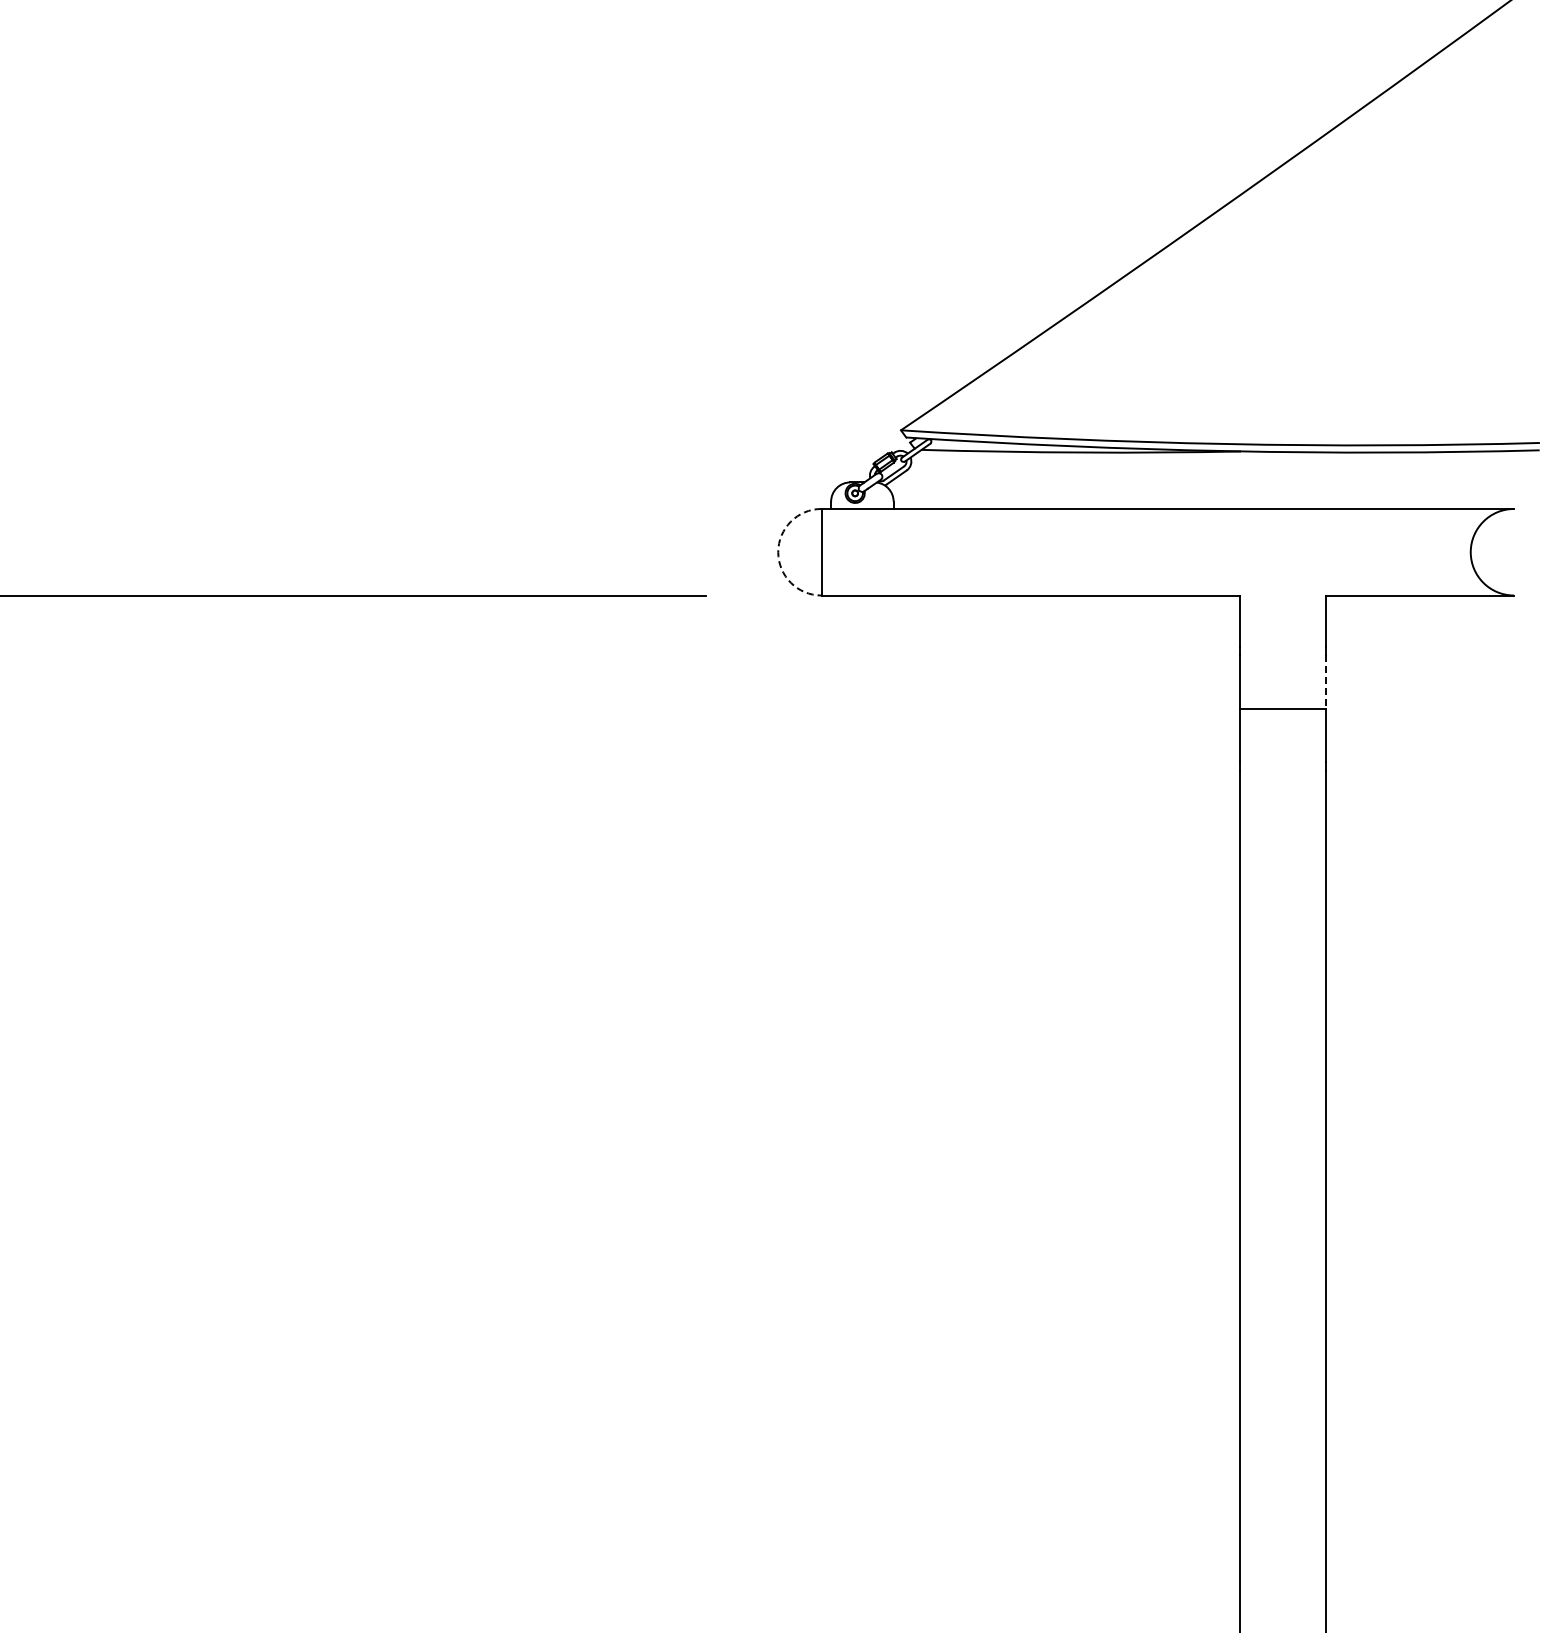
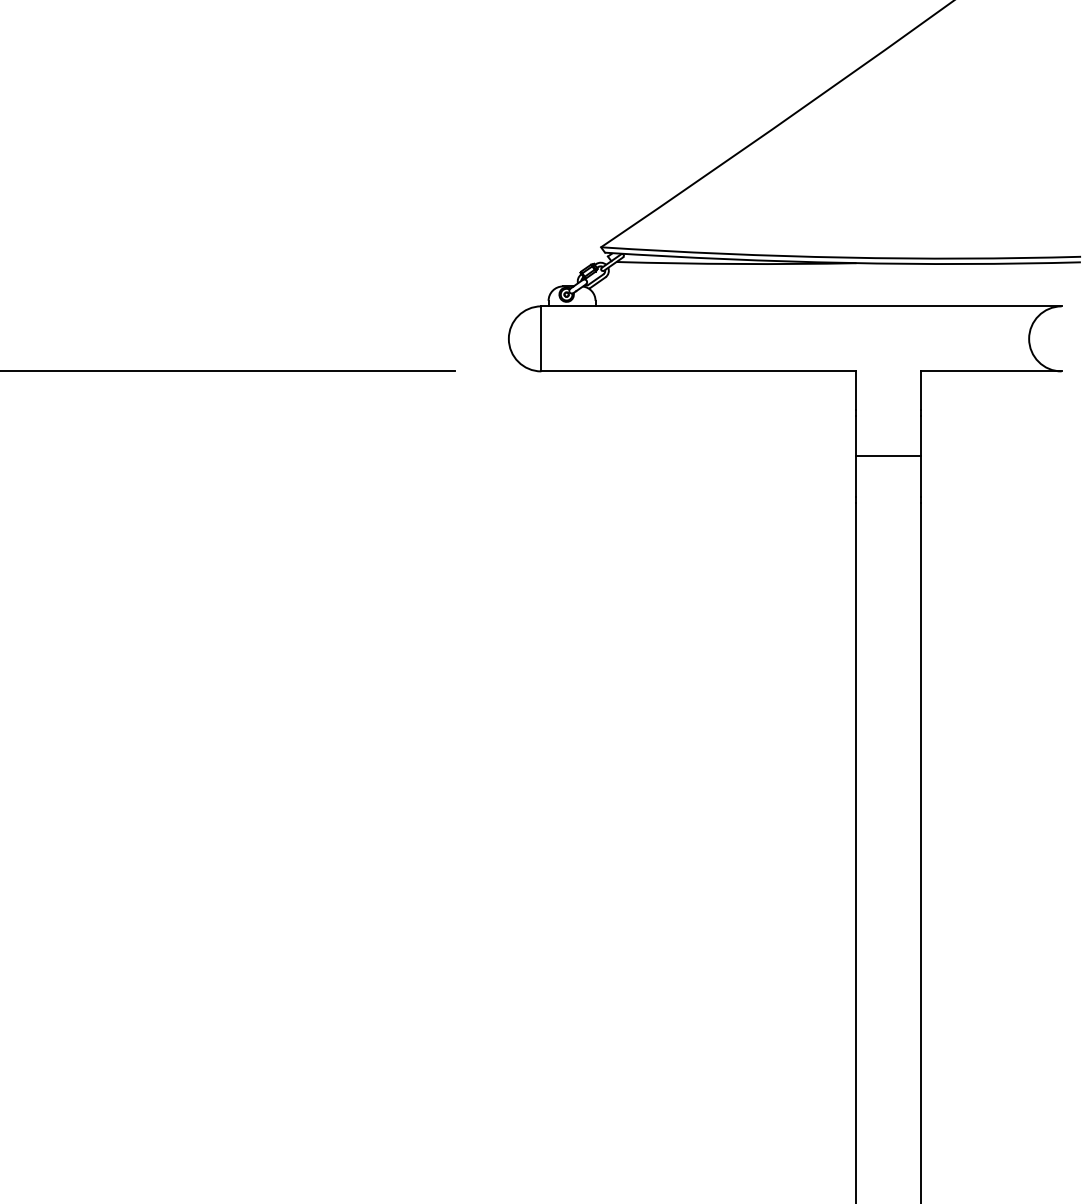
arc: (778, 552) -> (509, 339), dashed -> solid
line: (1326, 681) -> (920, 436), dashed -> solid

